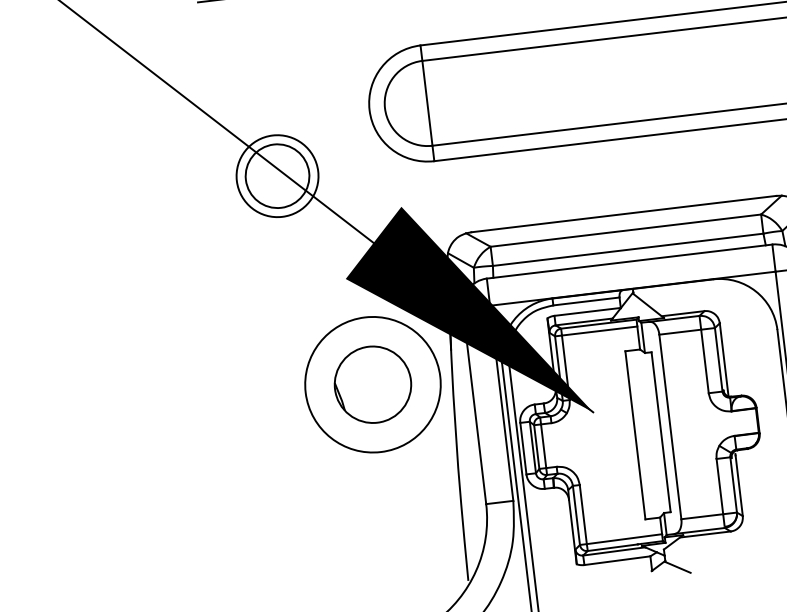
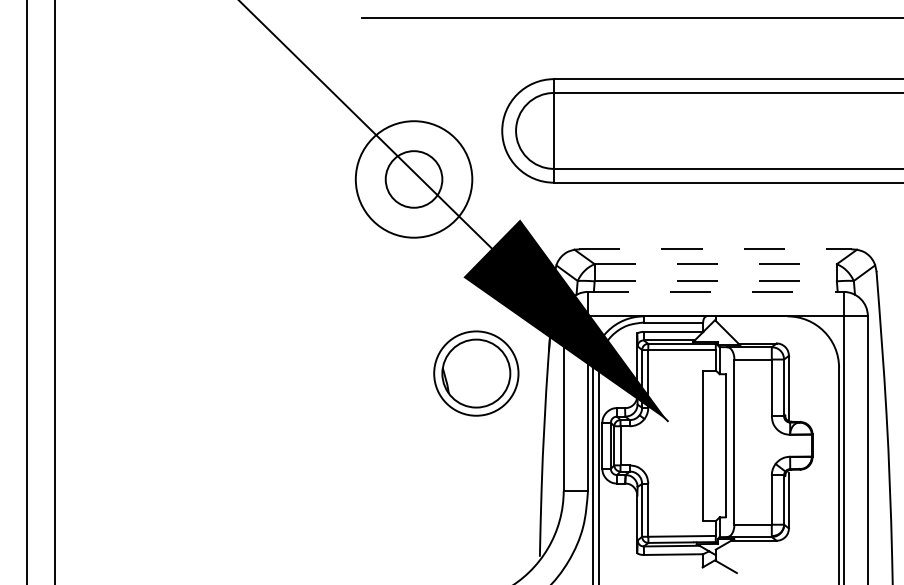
circle: (276, 176) -> (413, 179), size x1.6
line: (623, 214) -> (715, 249), solid -> dashed
line: (626, 230) -> (716, 264), solid -> dashed
line: (628, 249) -> (716, 281), solid -> dashed
line: (629, 261) -> (715, 291), solid -> dashed
circle: (373, 384) -> (476, 373), size x0.7

